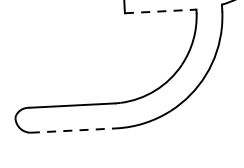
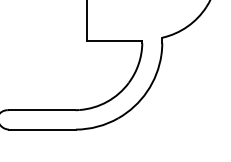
line: (160, 11) -> (114, 40), dashed -> solid
line: (73, 130) -> (42, 129), dashed -> solid

